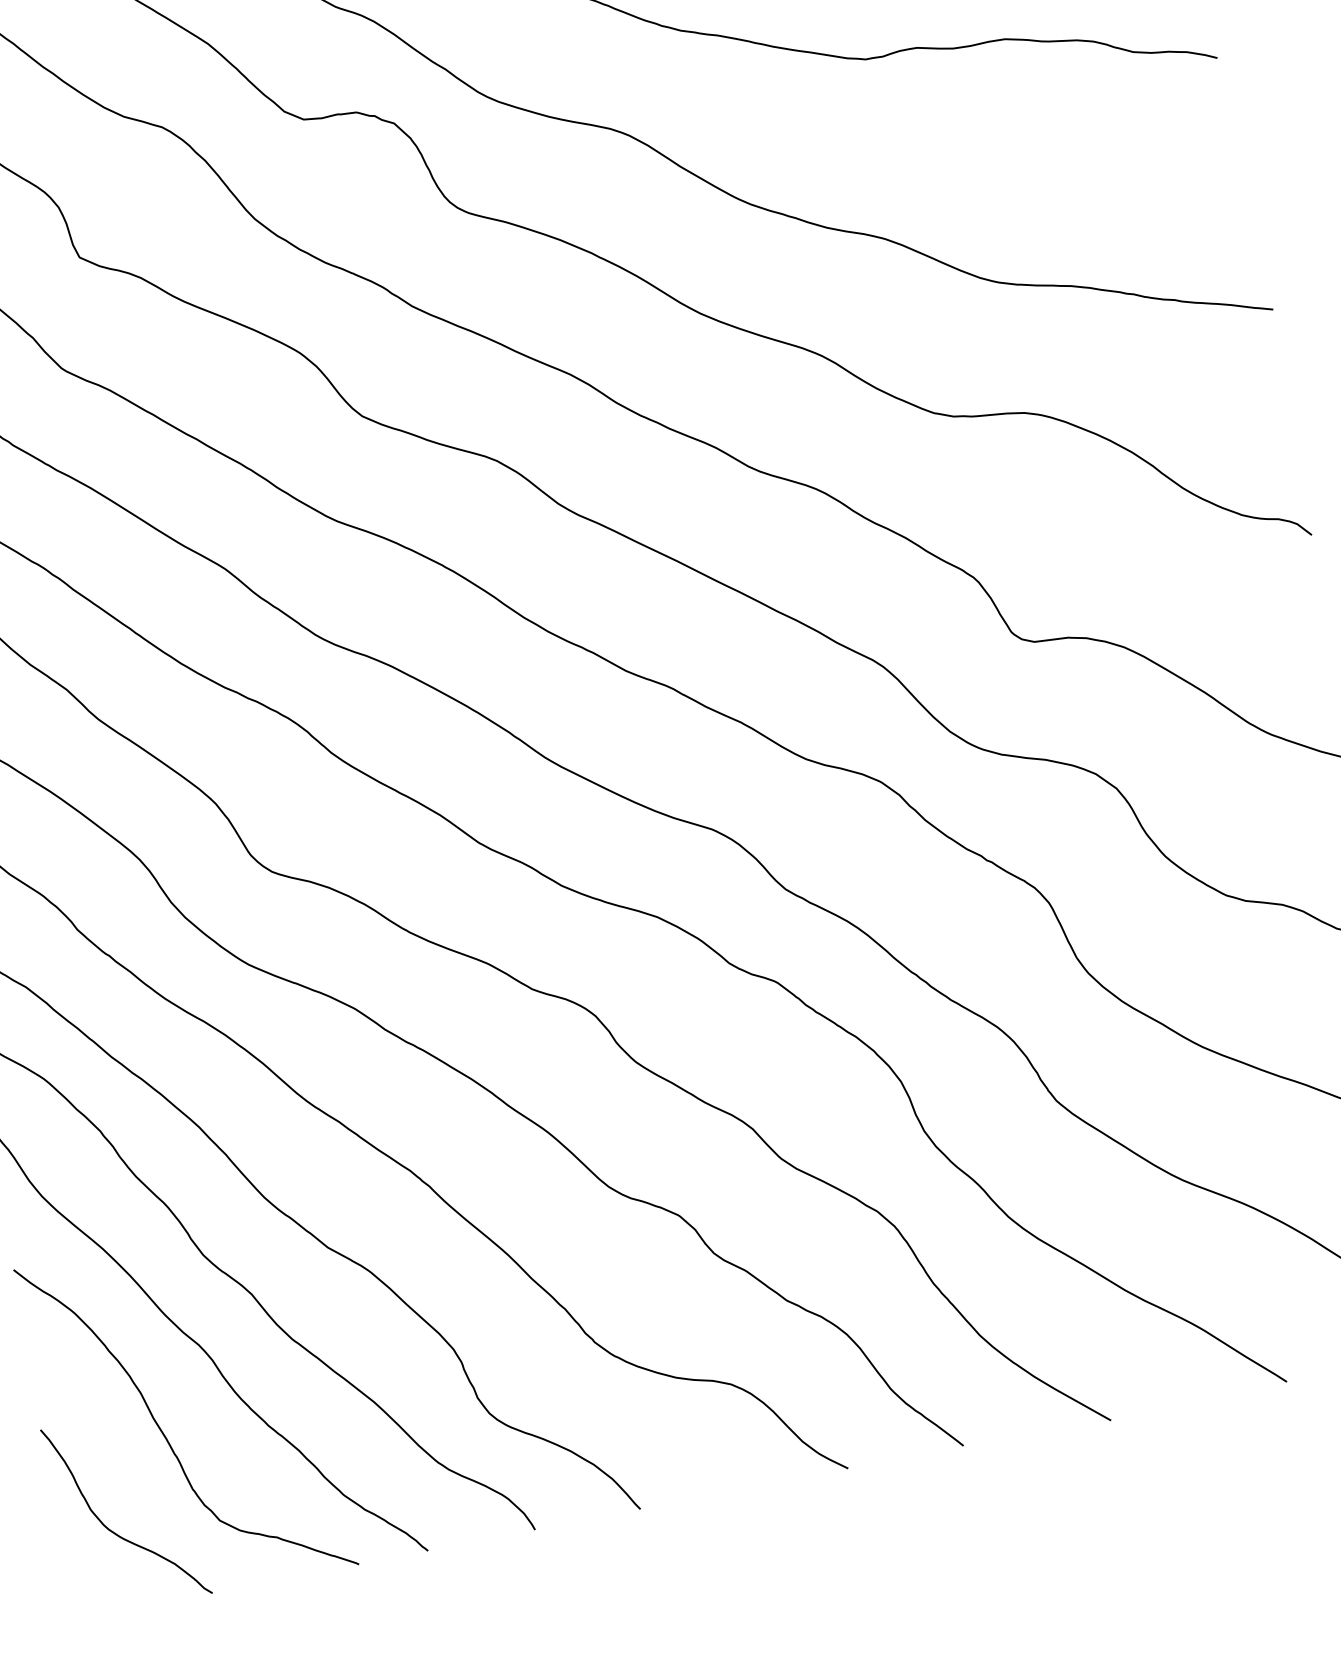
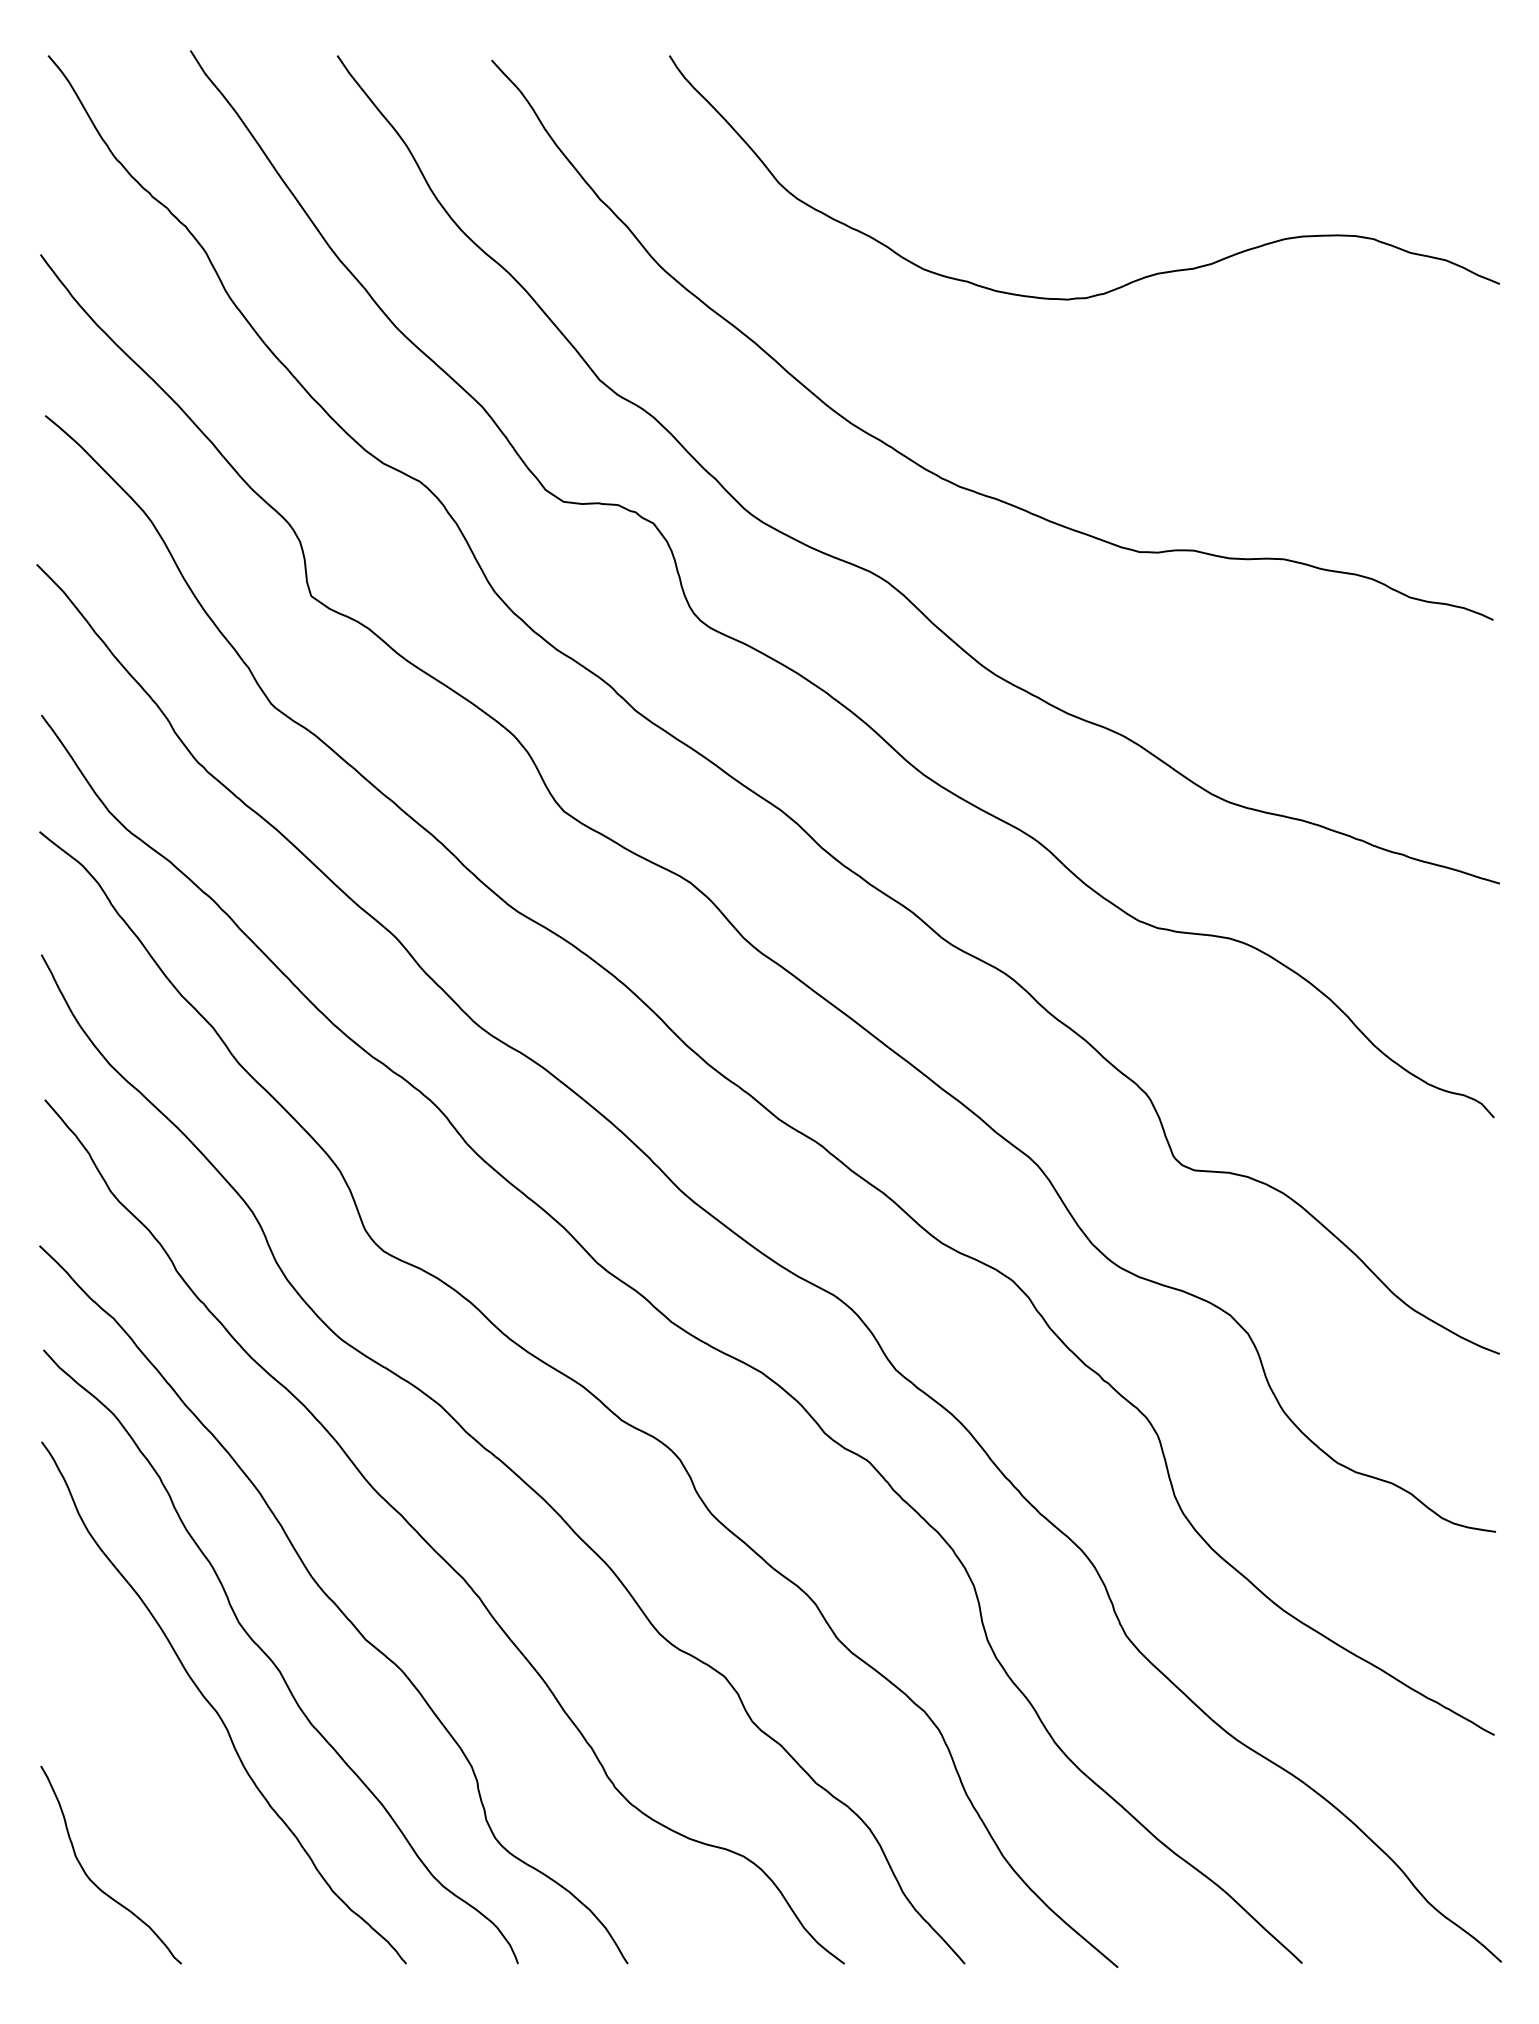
curve: (164, 1433) -> (164, 1793), removed

